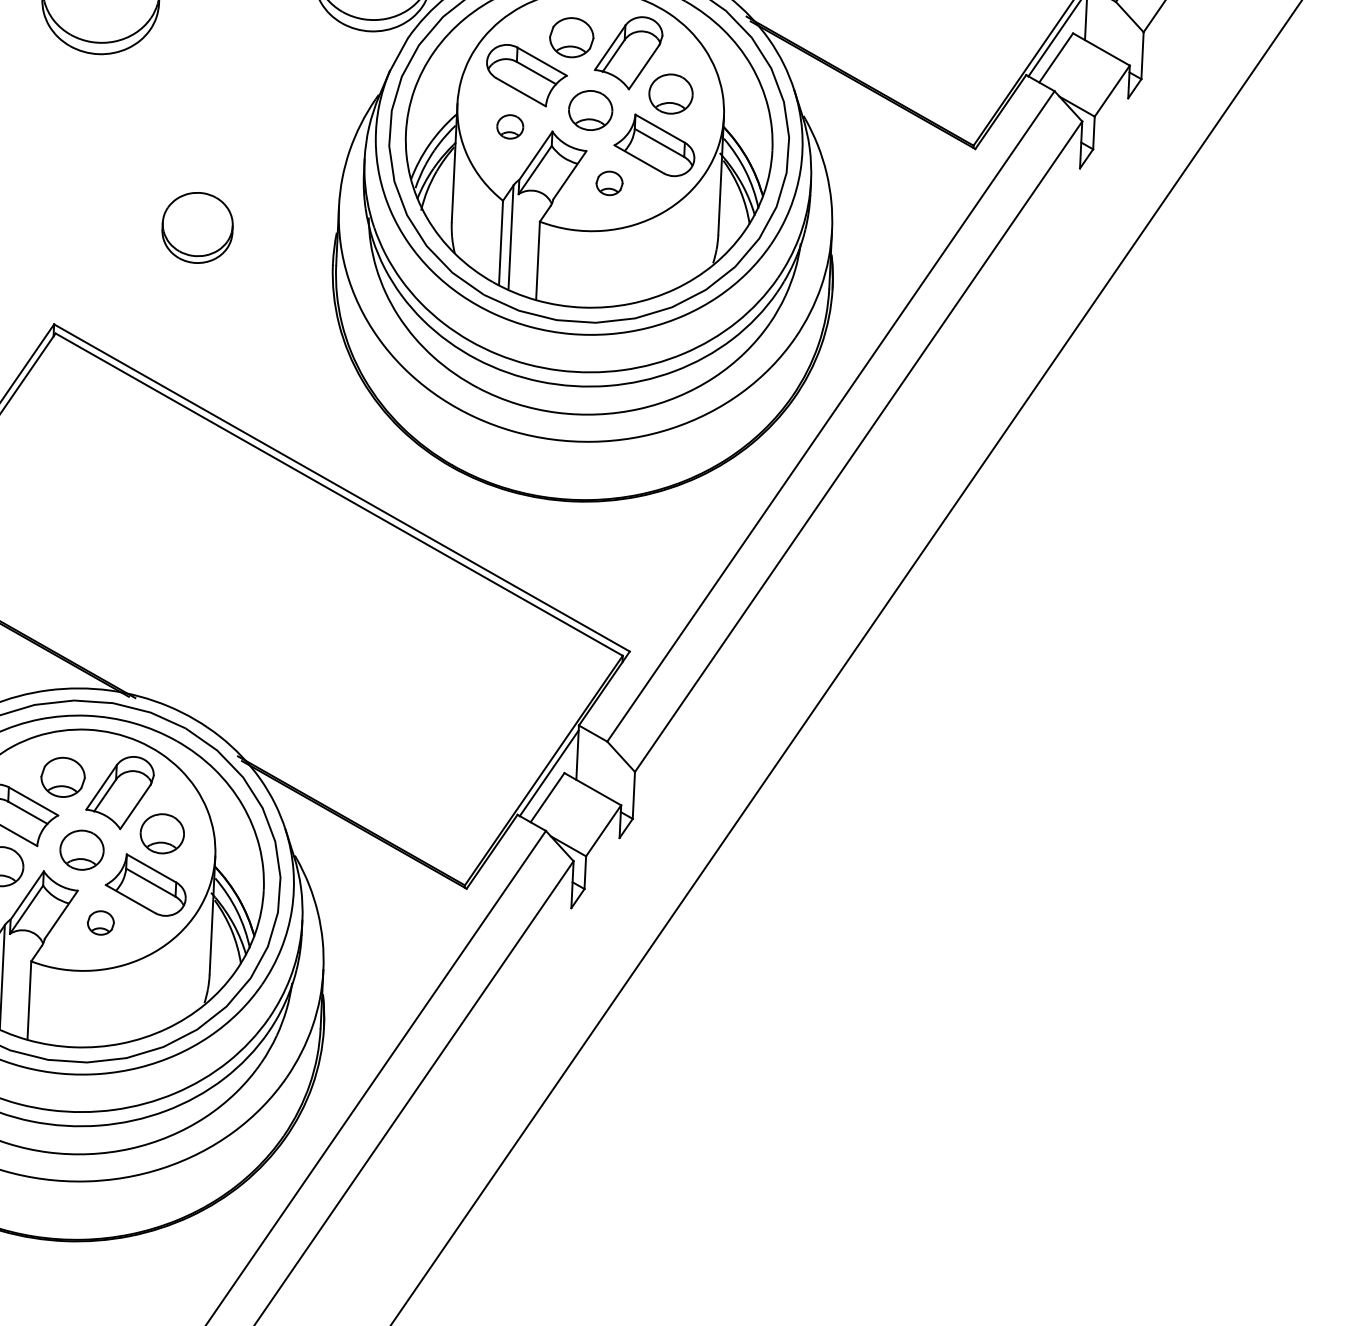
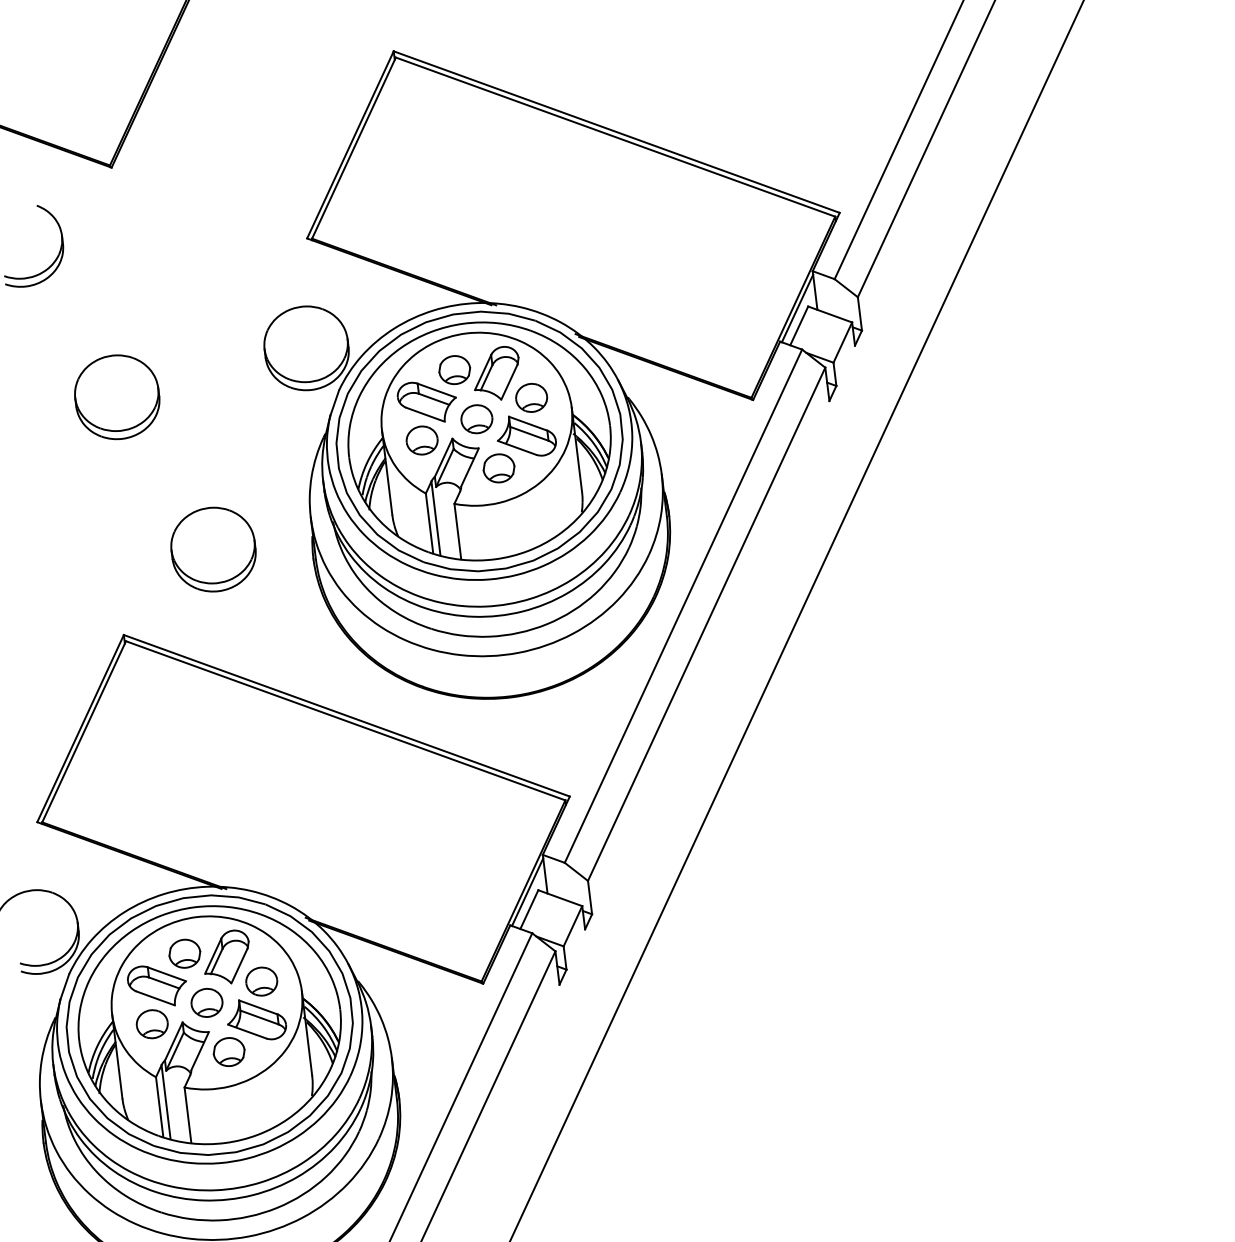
part: (509, 126) -> (421, 440), size x1.67
part: (608, 183) -> (498, 468), size x1.67
part: (197, 227) -> (213, 549), size x1.67
part: (100, 922) -> (228, 1051), size x1.67

